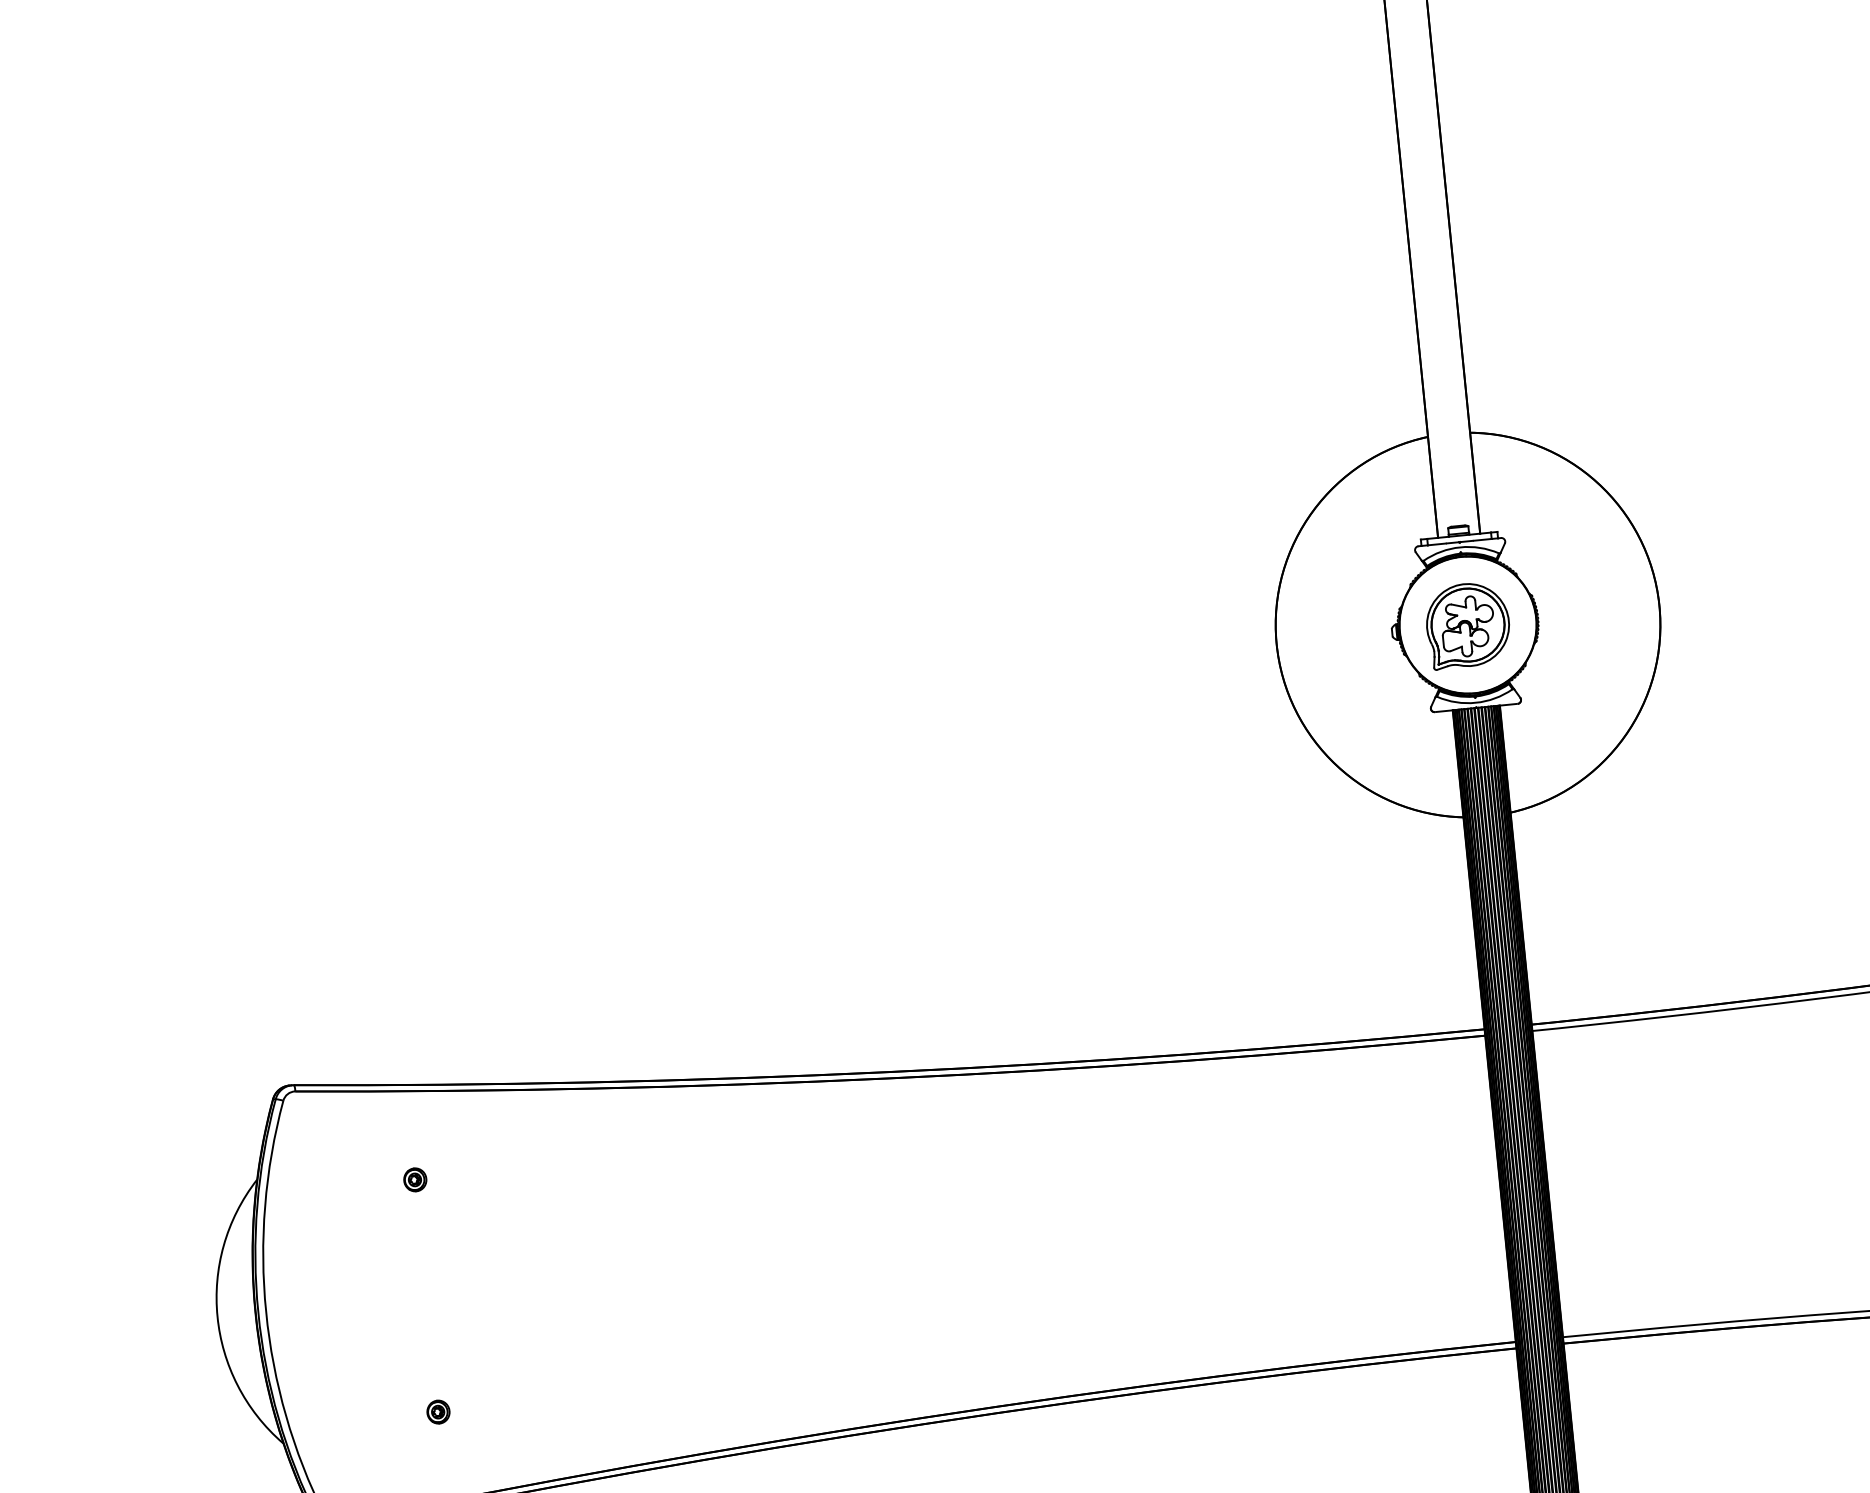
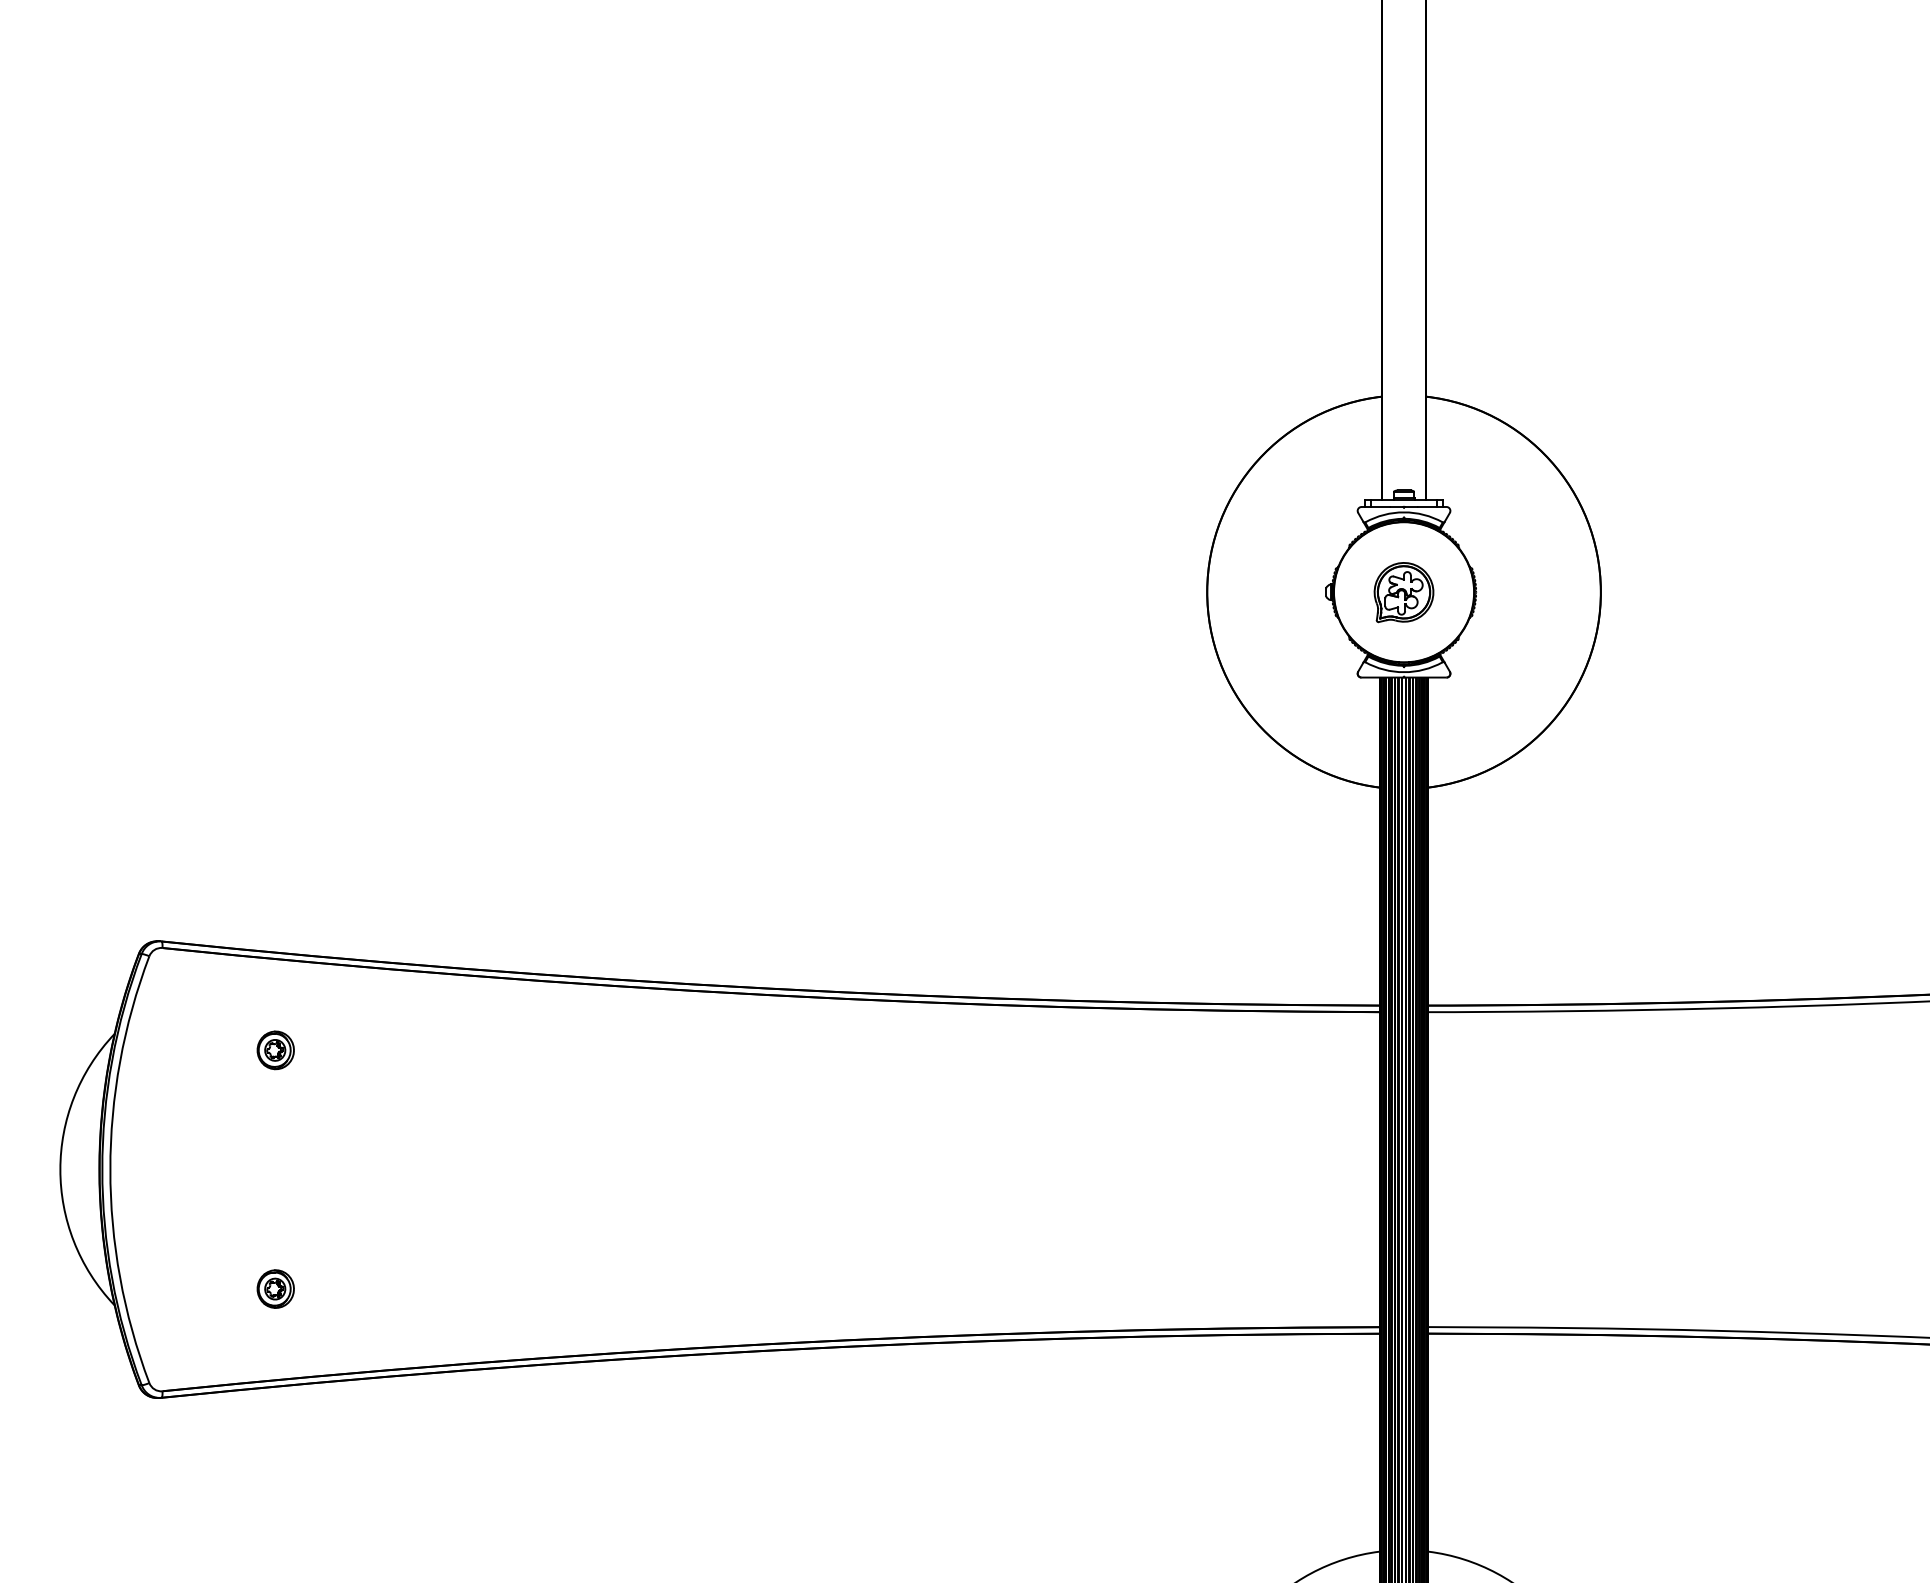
part: (1467, 625) -> (1403, 592), size x0.7
part: (415, 1179) -> (275, 1049), size x1.6
part: (438, 1411) -> (275, 1288), size x1.6

